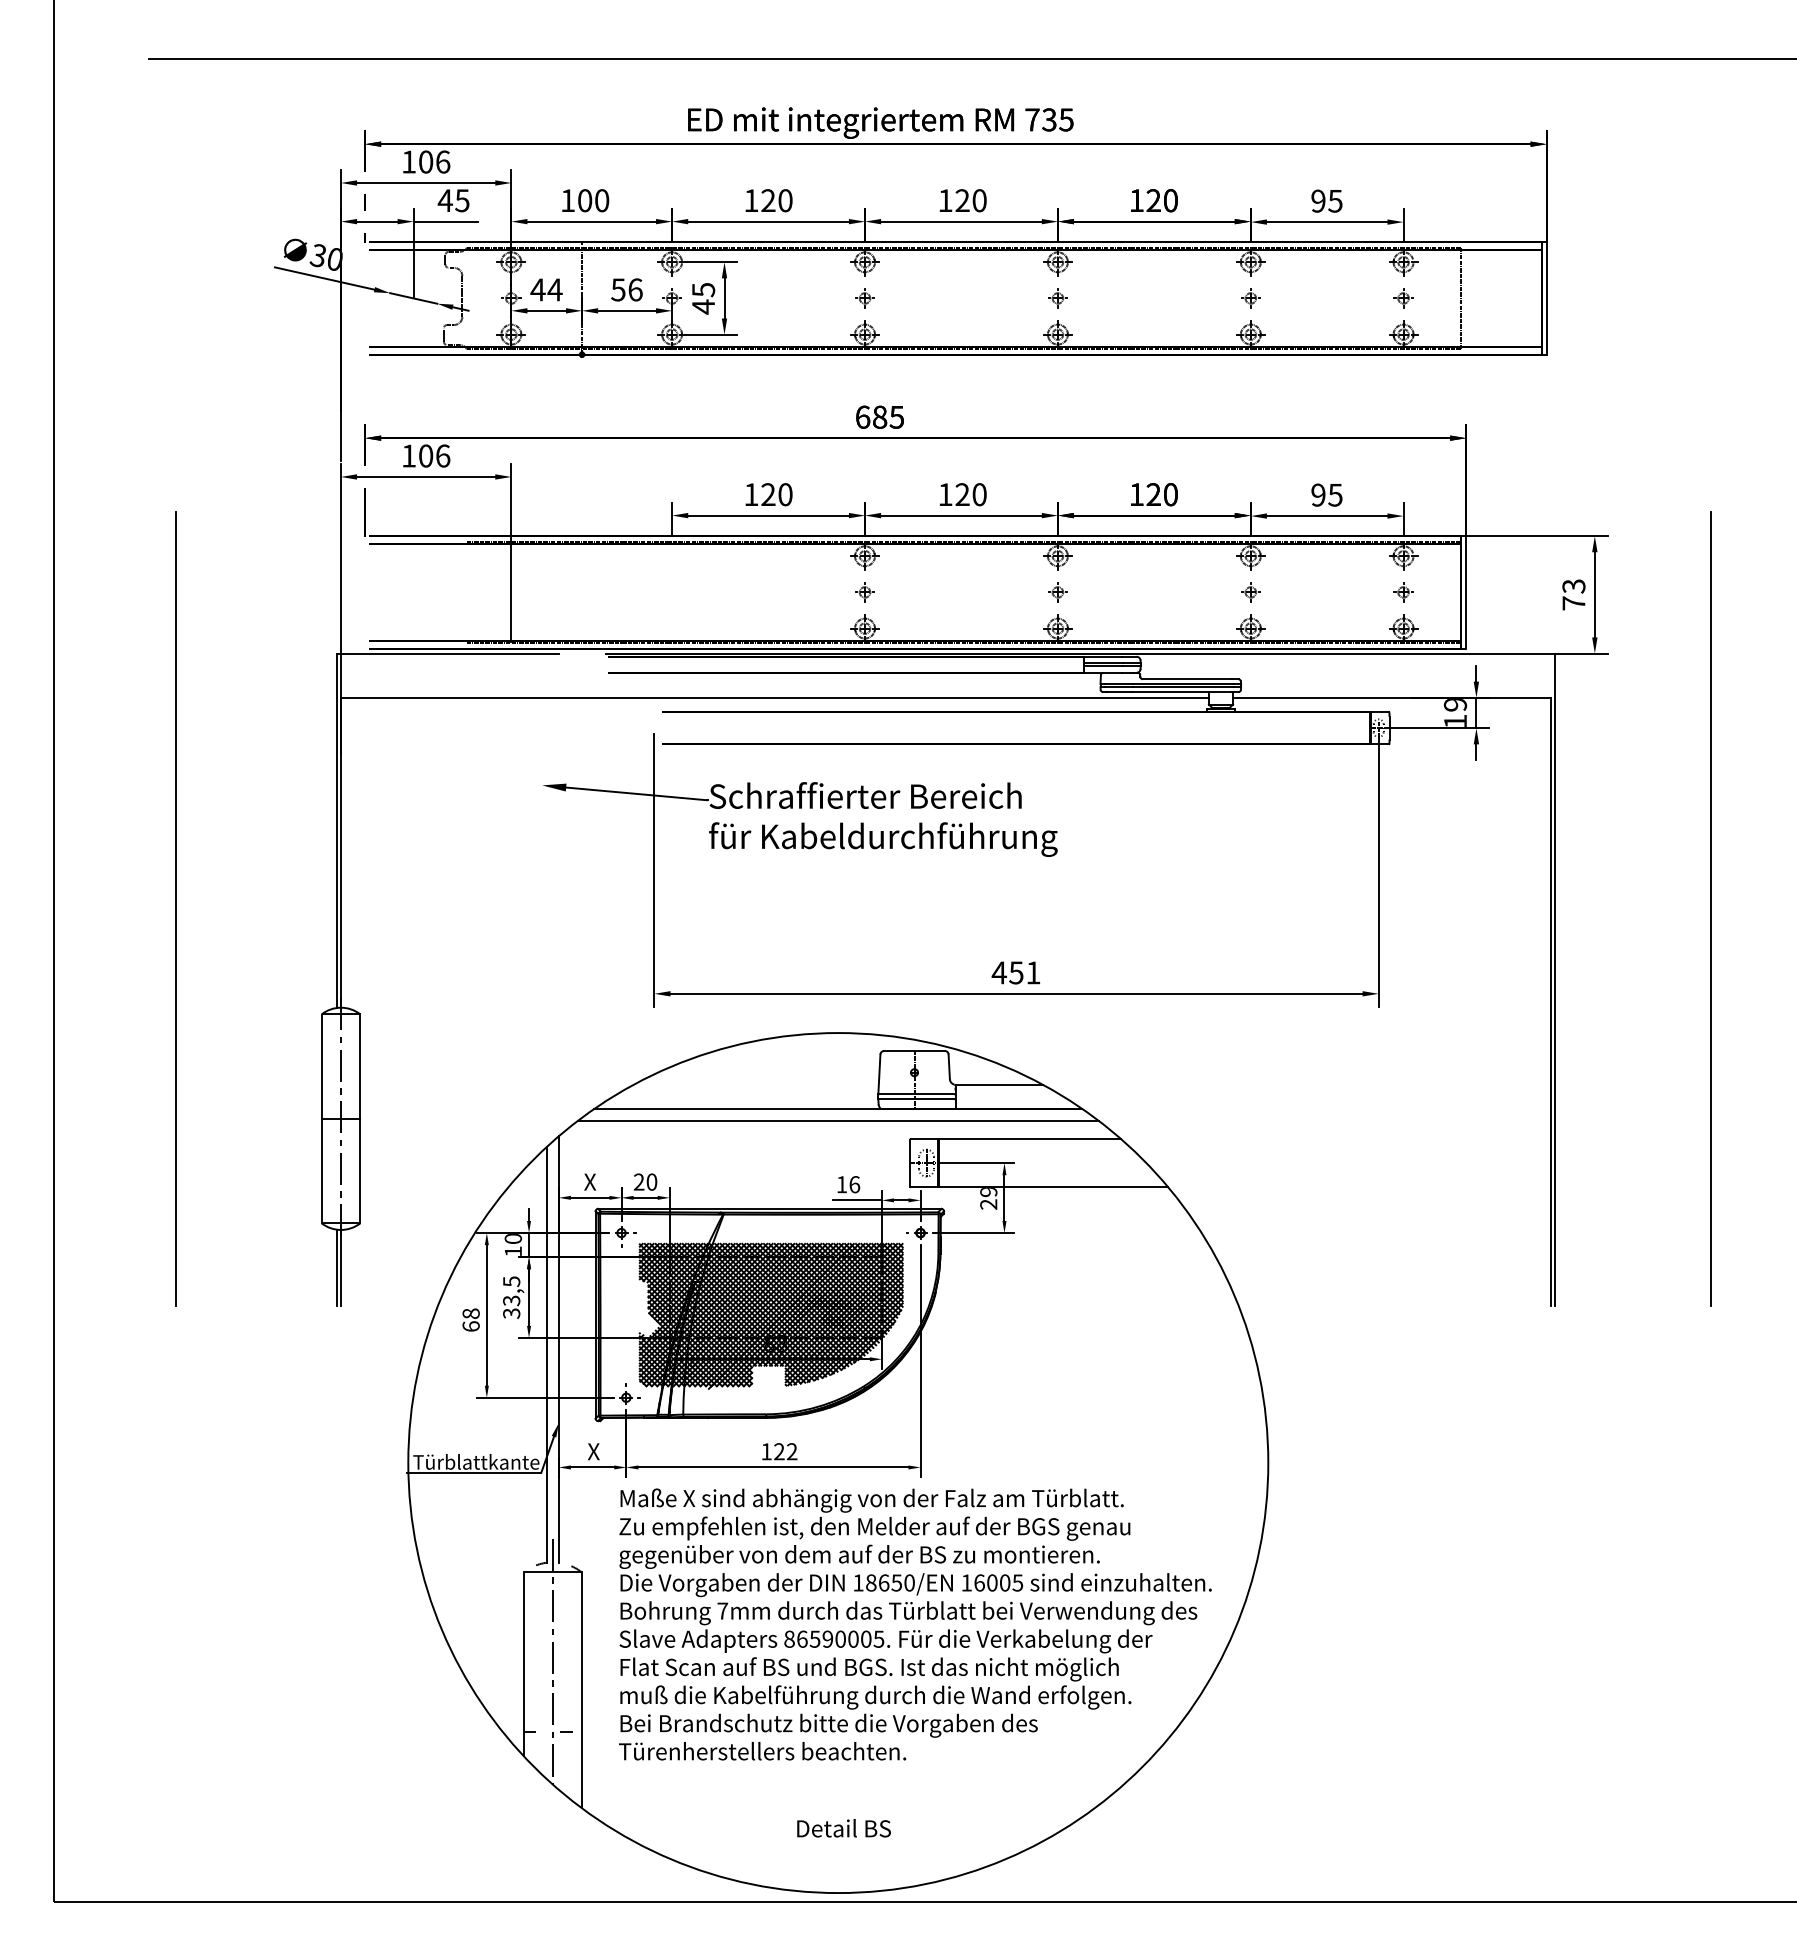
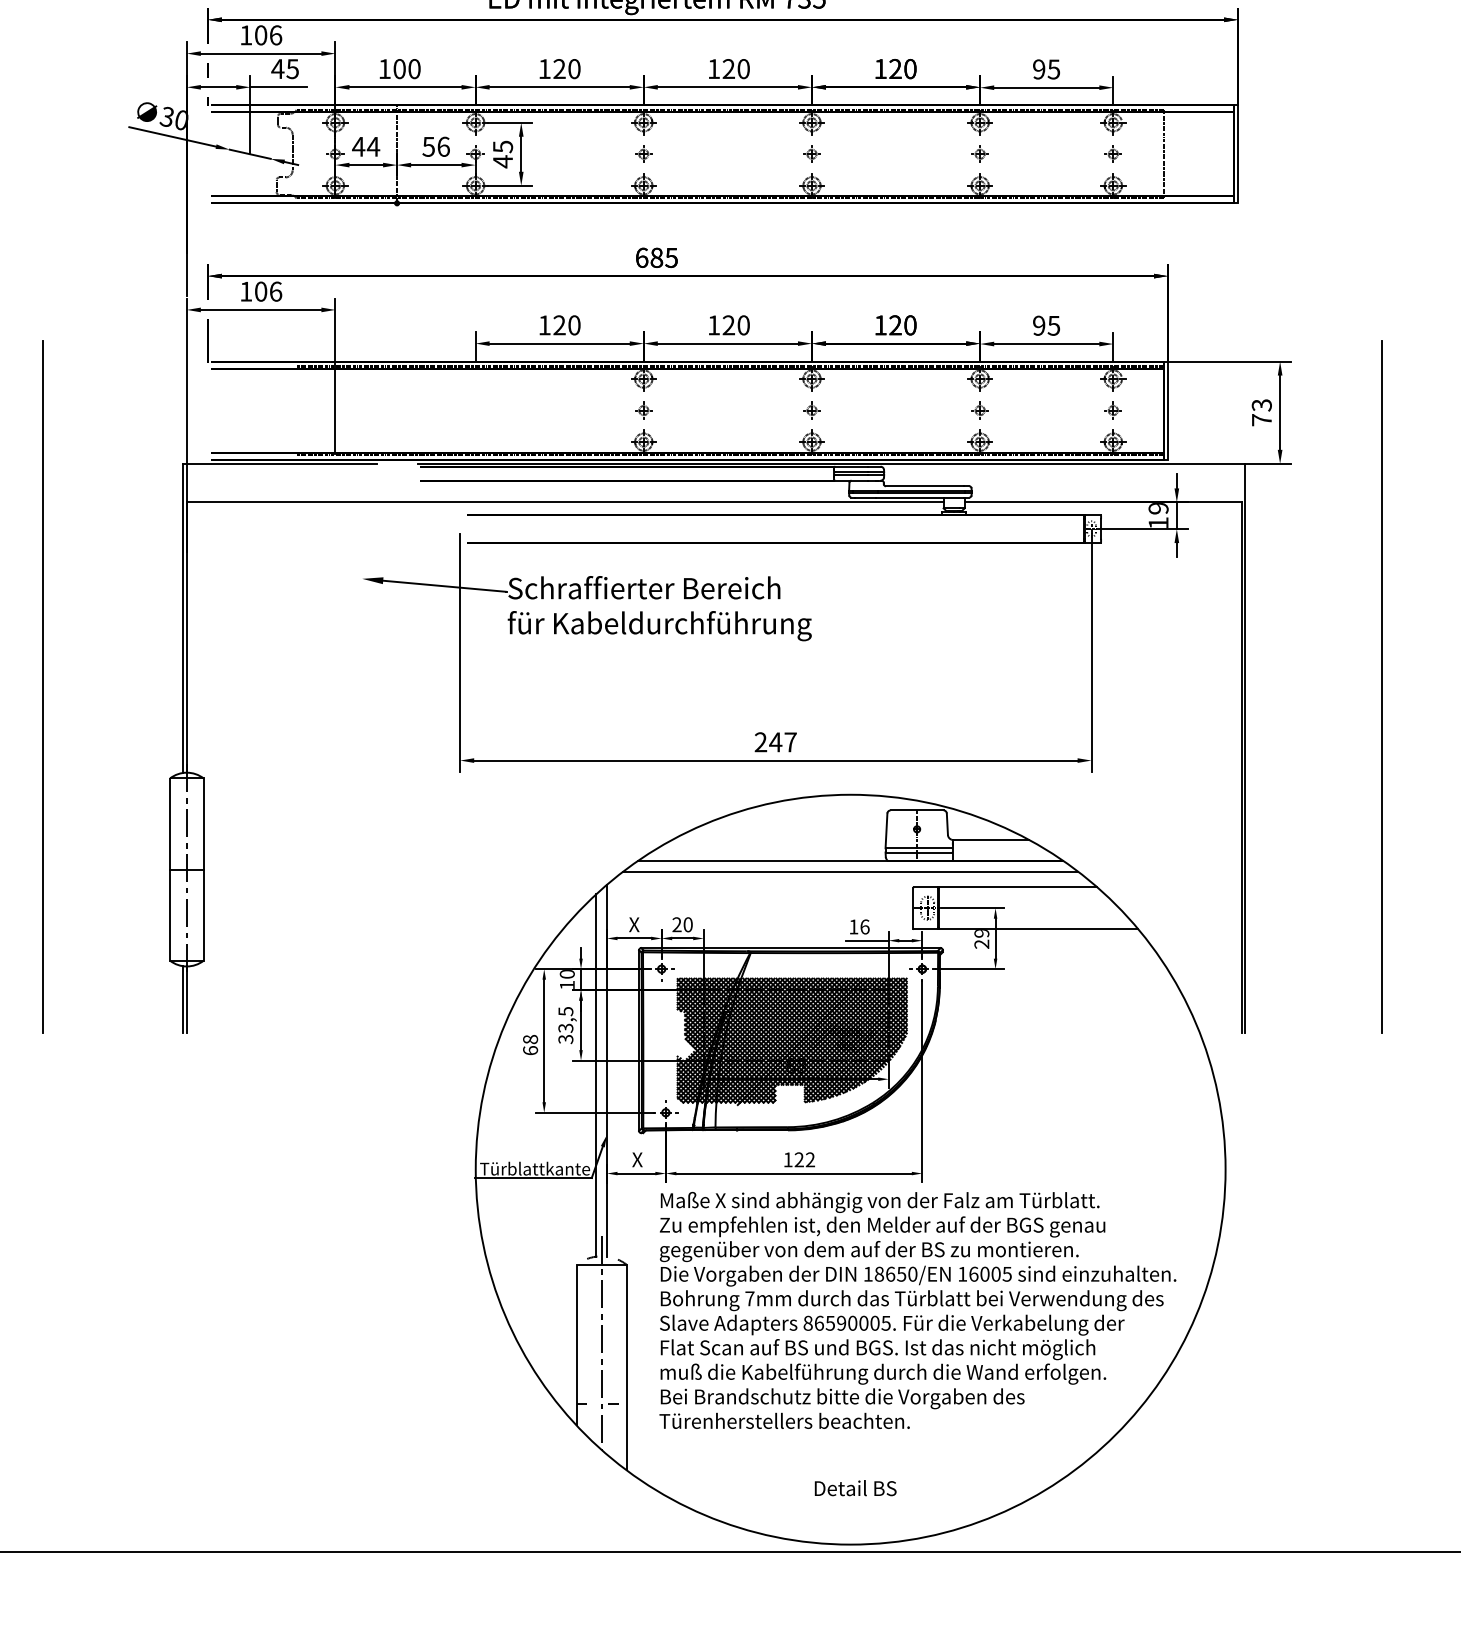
text: (1015, 972) -> (774, 741), 451 -> 247
part: (837, 1462) -> (849, 1169), moved

